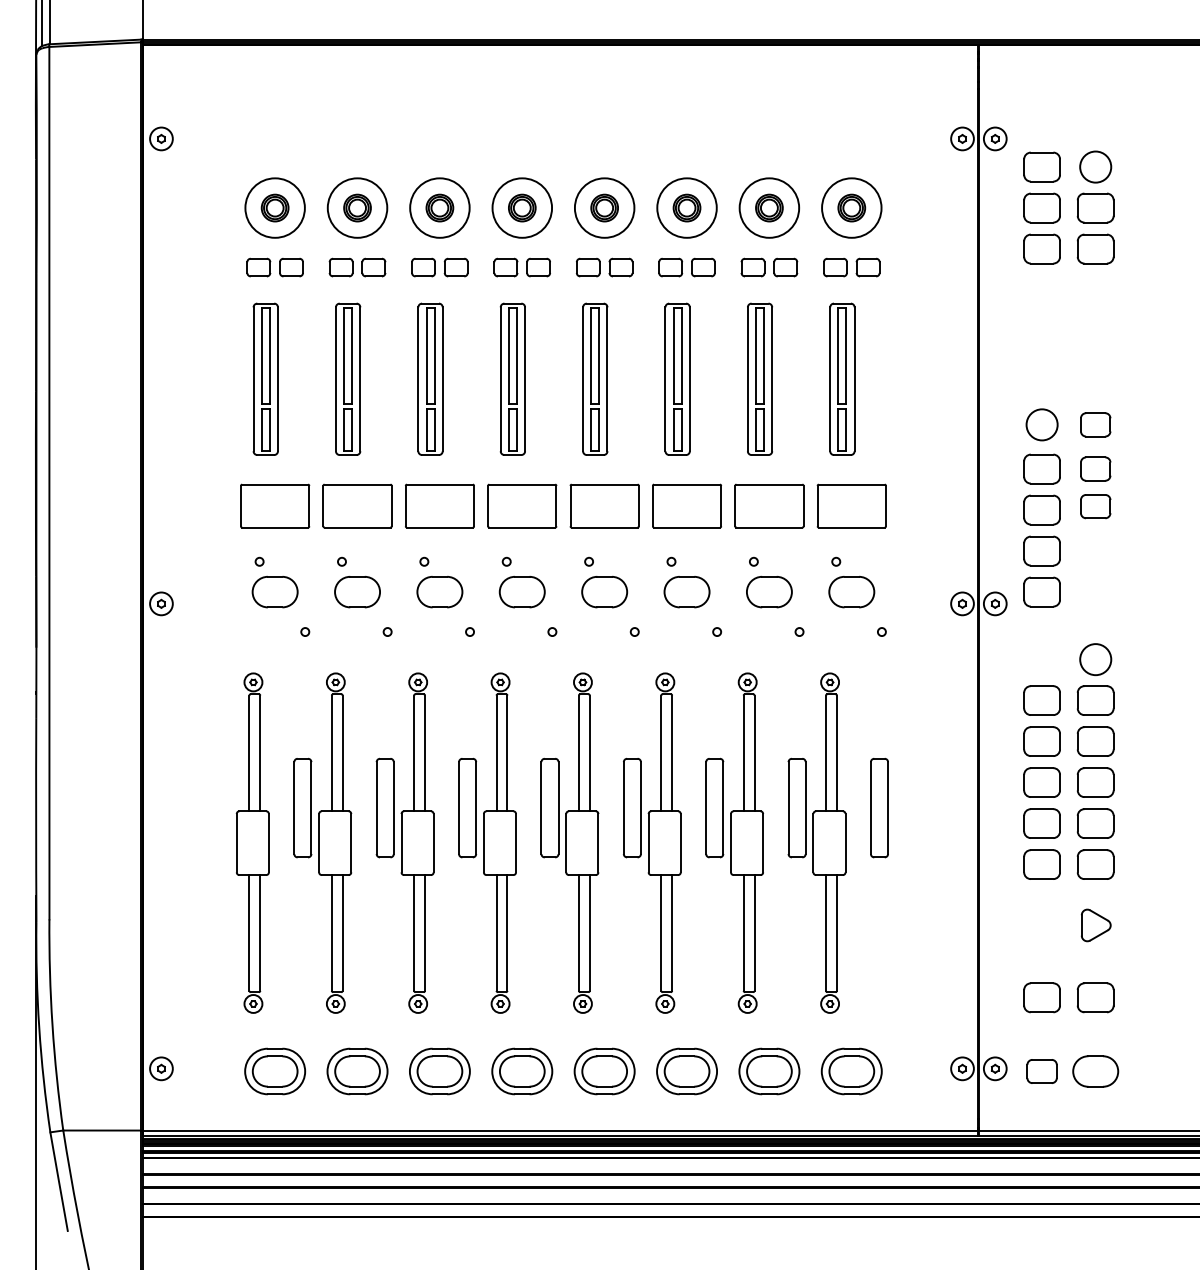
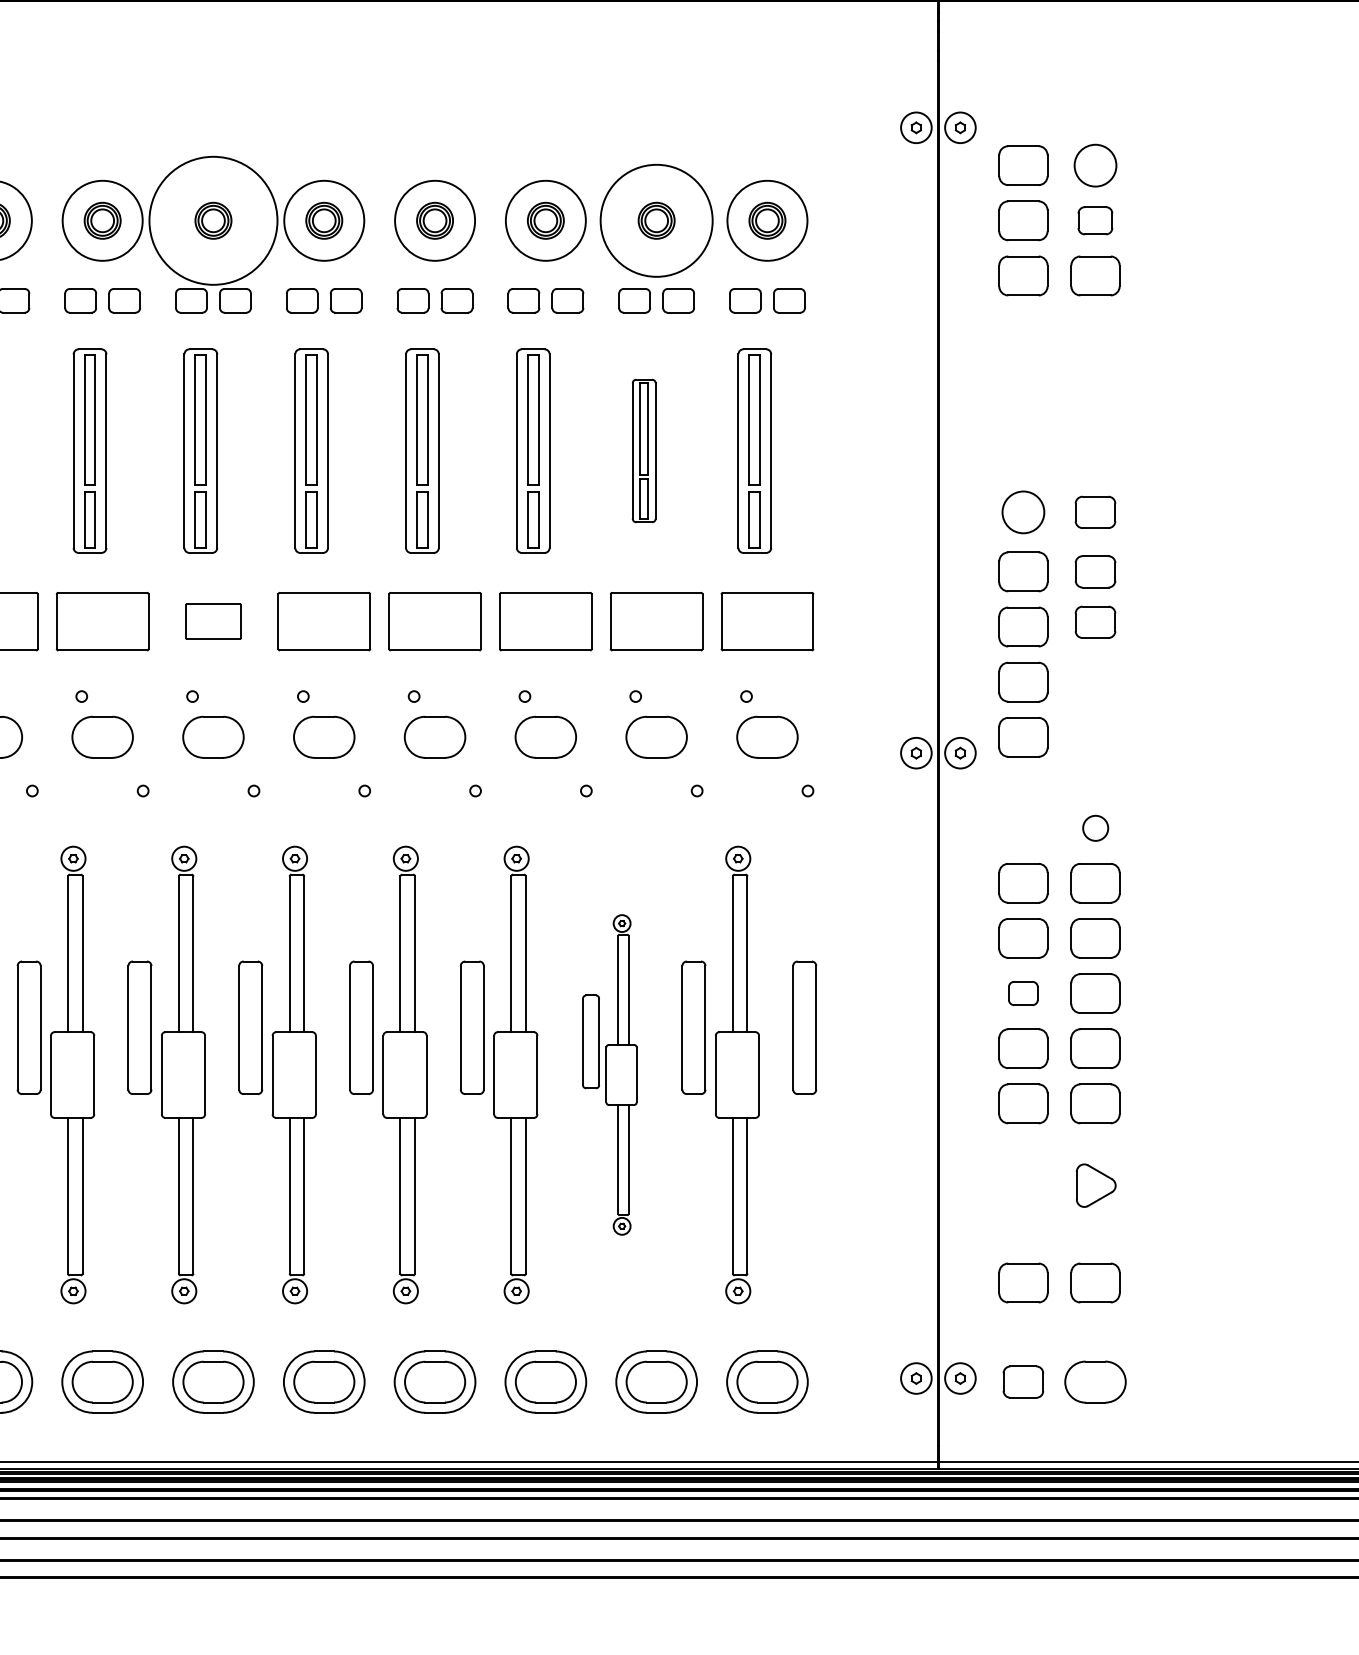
circle: (439, 207) -> (212, 220), size x1.6
circle: (769, 207) -> (656, 220), size x1.4
part: (1095, 207) -> (1095, 220), size x0.7
part: (760, 378) -> (644, 450), size x0.7
part: (439, 505) -> (212, 620), size x0.6
circle: (1095, 659) -> (1095, 827), size x0.6
part: (1041, 782) -> (1022, 993), size x0.6
part: (734, 842) -> (609, 1074), size x0.7

